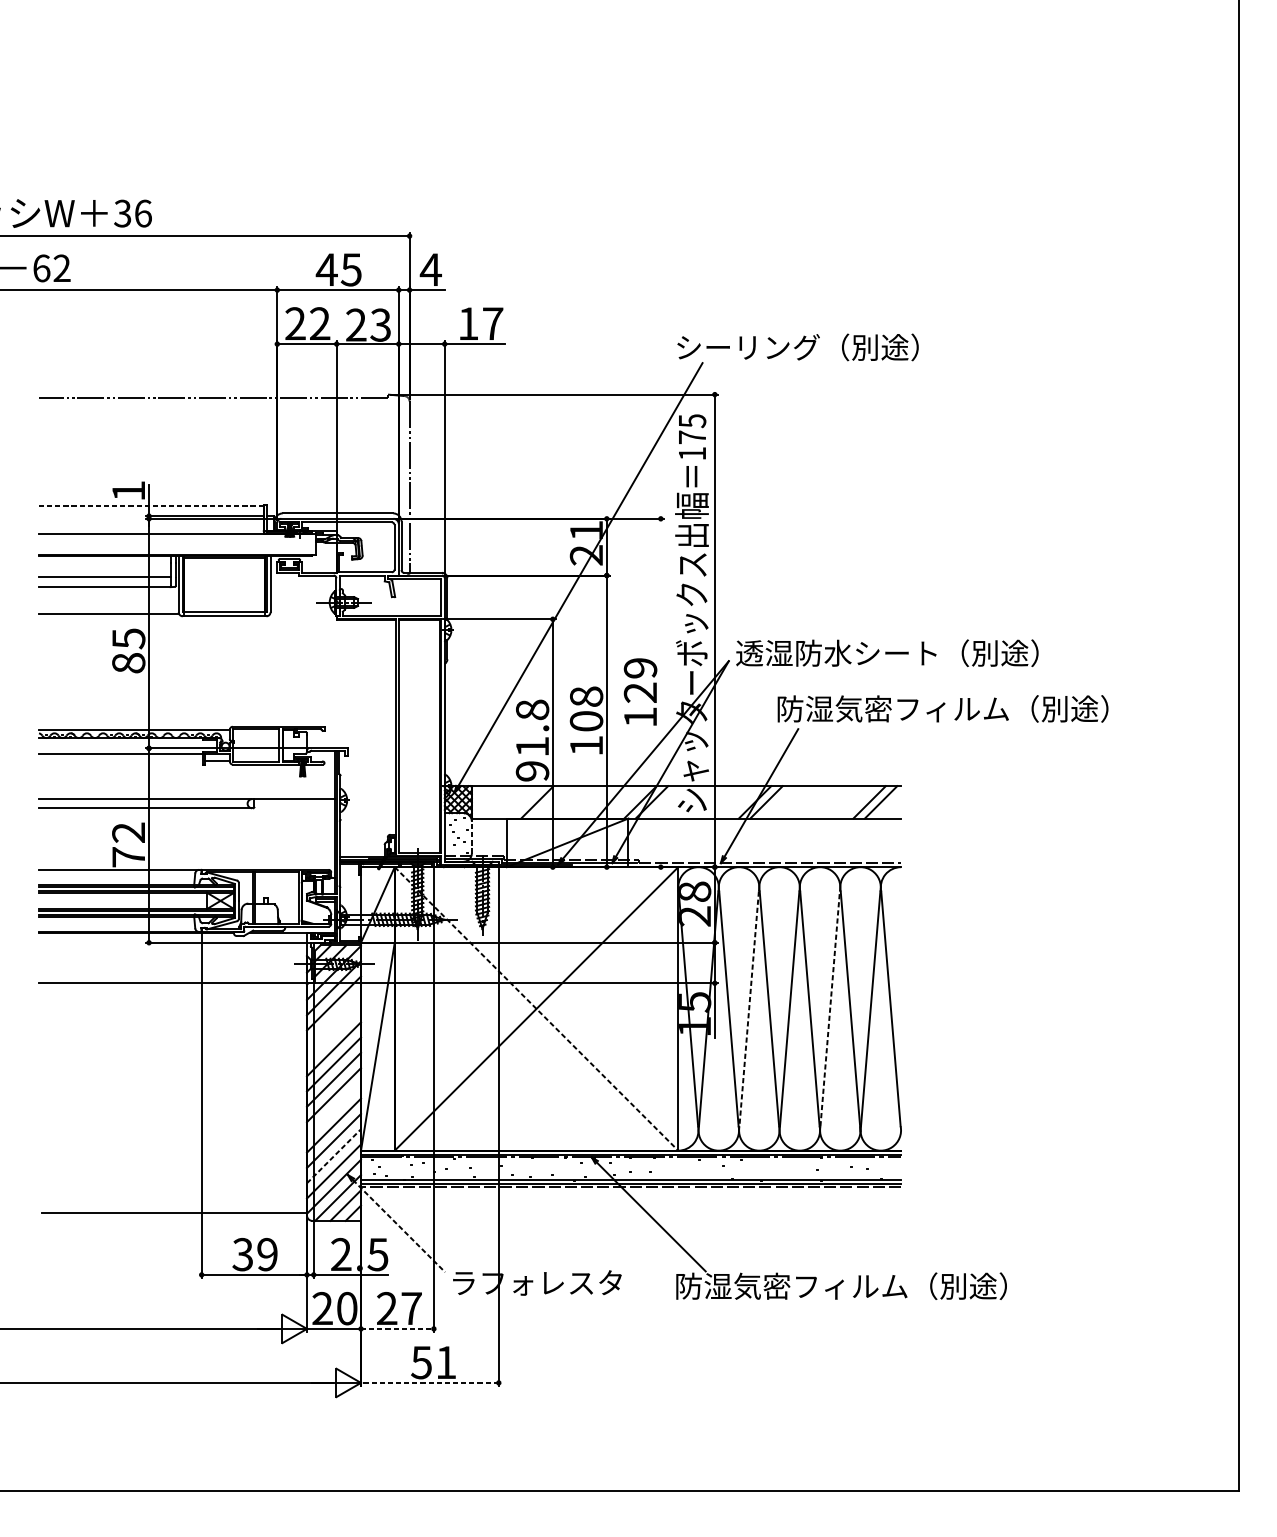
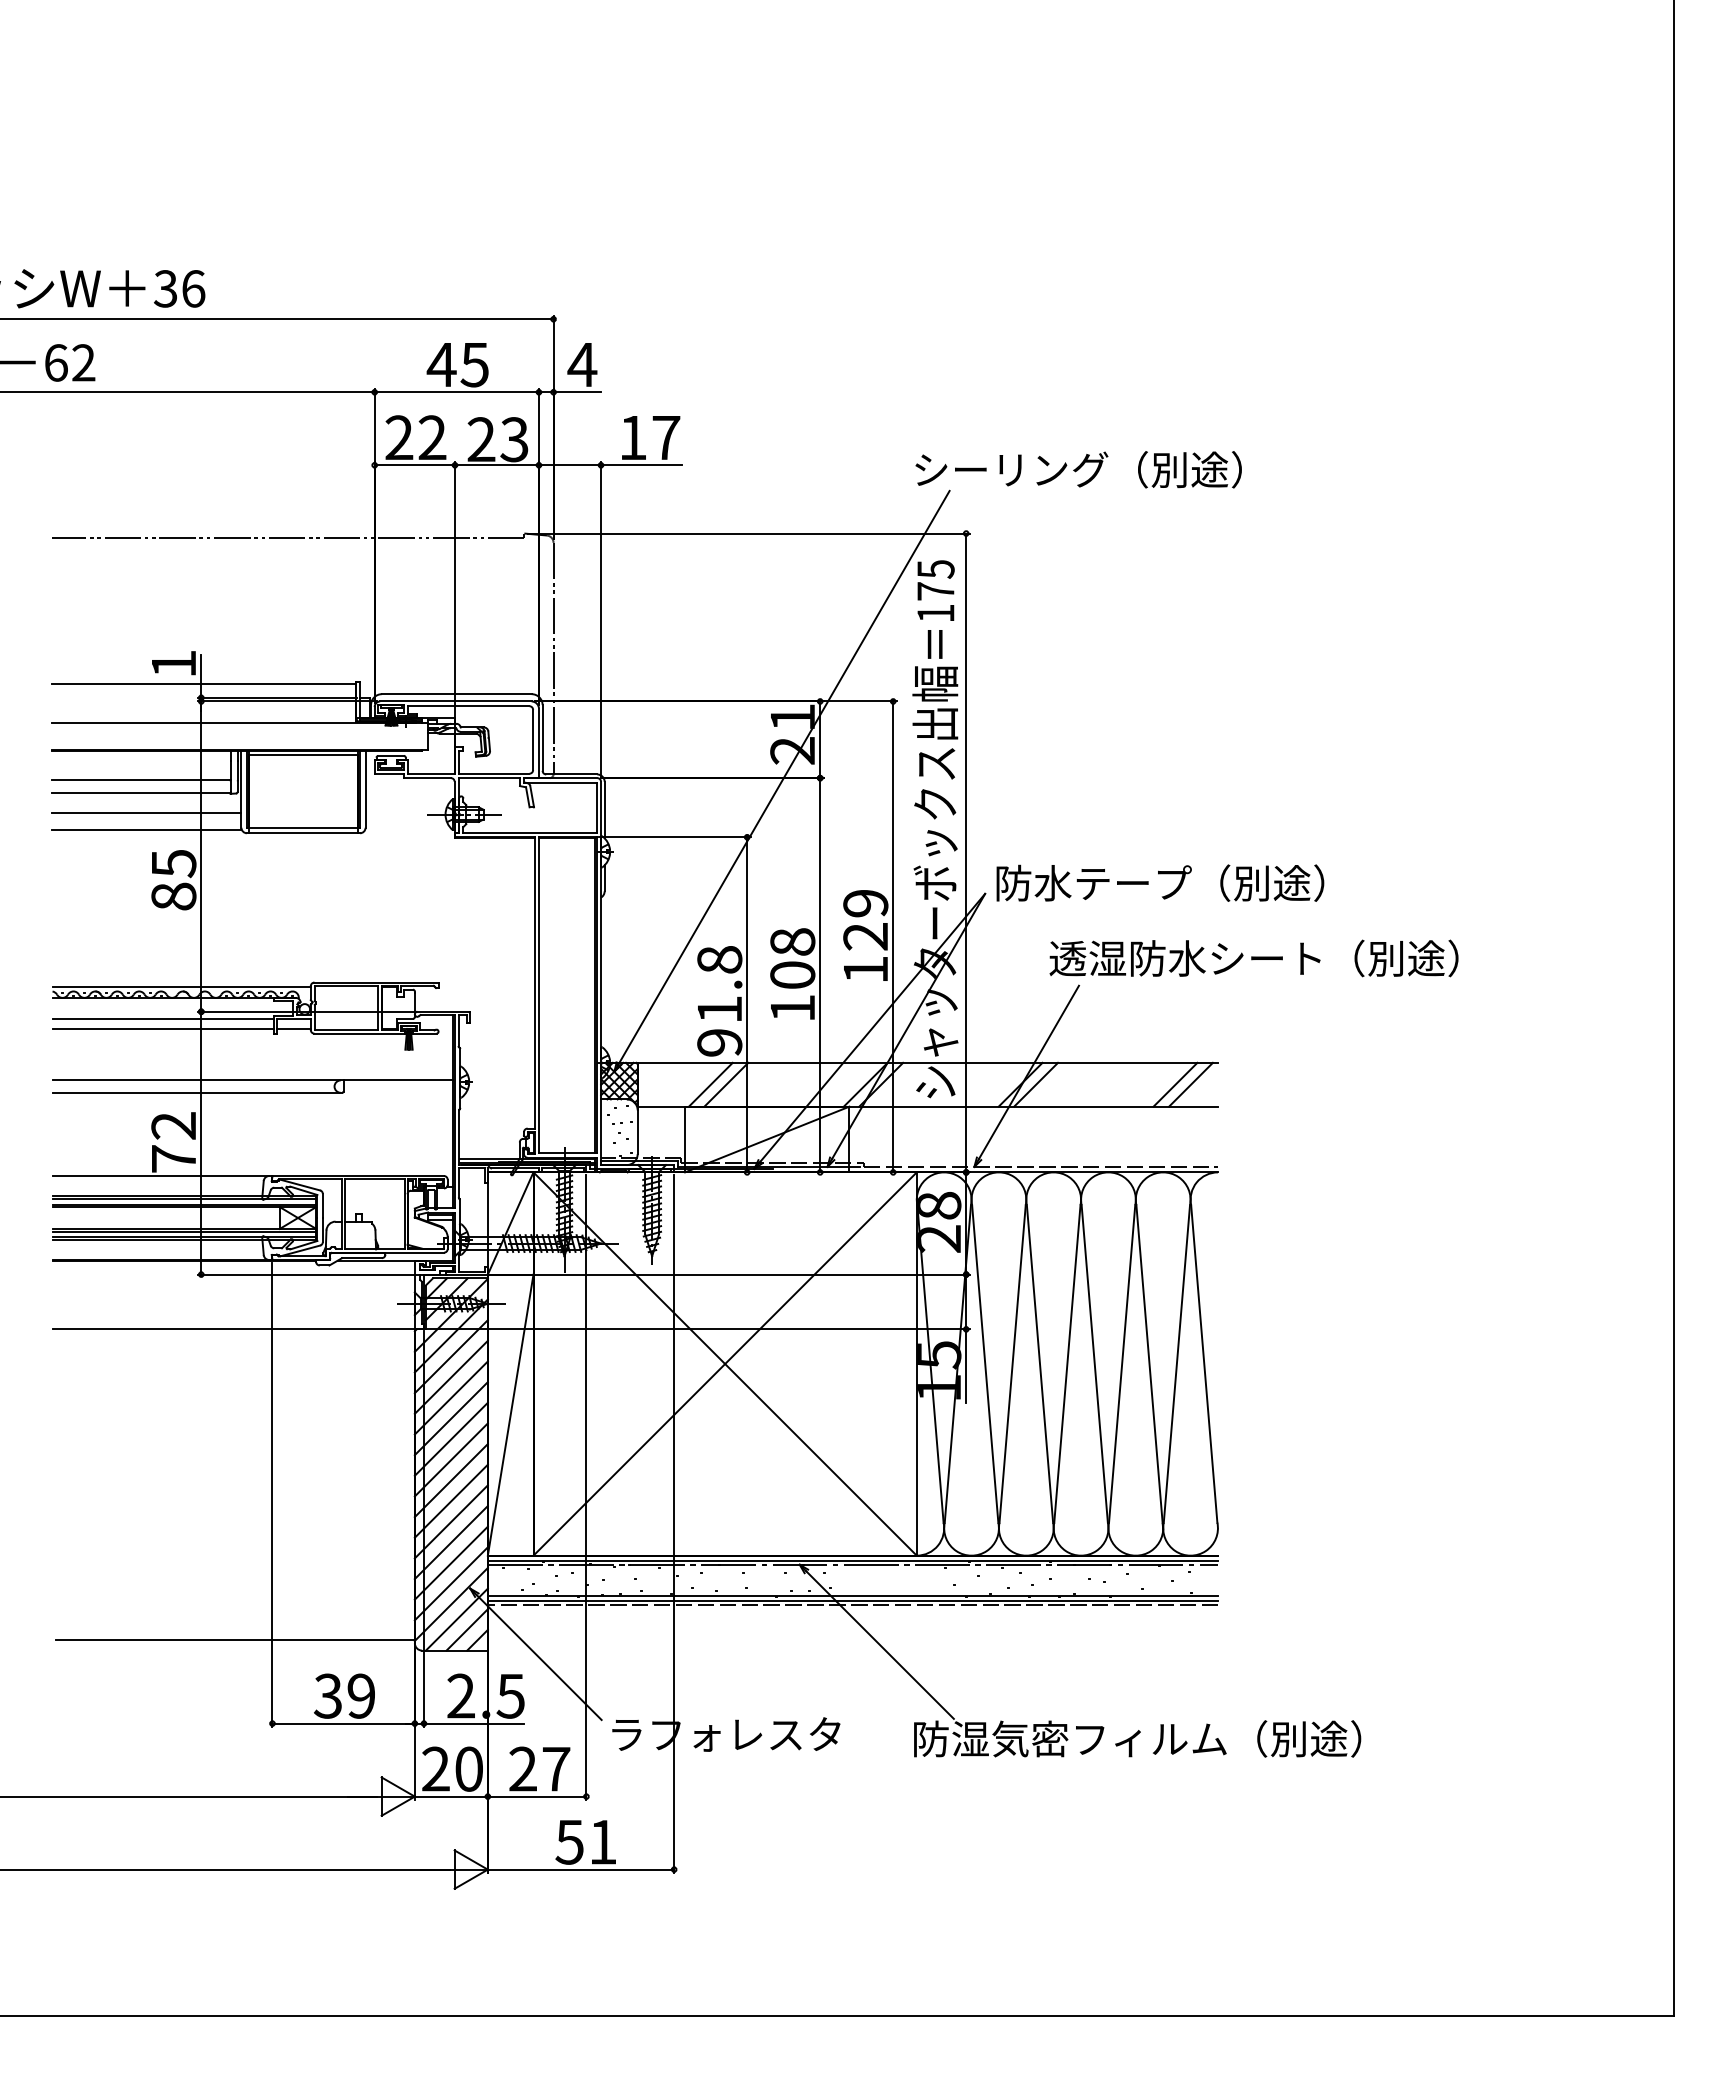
line: (150, 505) -> (203, 683), dashed -> solid
line: (108, 601) -> (146, 813), added
text: (887, 652) -> (1199, 882), 透湿防水シート（別途） -> 防水テープ（別途）
line: (661, 692) -> (893, 936), added
text: (942, 708) -> (1273, 958), 防湿気密フィルム（別途） -> 透湿防水シート（別途）
line: (121, 760) -> (163, 1028), added
line: (525, 802) -> (710, 1084), added
line: (471, 837) -> (637, 1132), dashed -> solid
line: (830, 1008) -> (1122, 1363), dashed -> solid
line: (536, 1009) -> (725, 1364), dashed -> solid
line: (749, 1009) -> (1012, 1364), dashed -> solid
line: (333, 1018) -> (450, 1376), added
line: (333, 1033) -> (450, 1397), added
line: (333, 1109) -> (450, 1500), added
line: (334, 1156) -> (451, 1563), dashed -> solid
line: (399, 1226) -> (539, 1657), dashed -> solid
line: (397, 1328) -> (537, 1796), dashed -> solid
line: (429, 1382) -> (580, 1869), dashed -> solid

